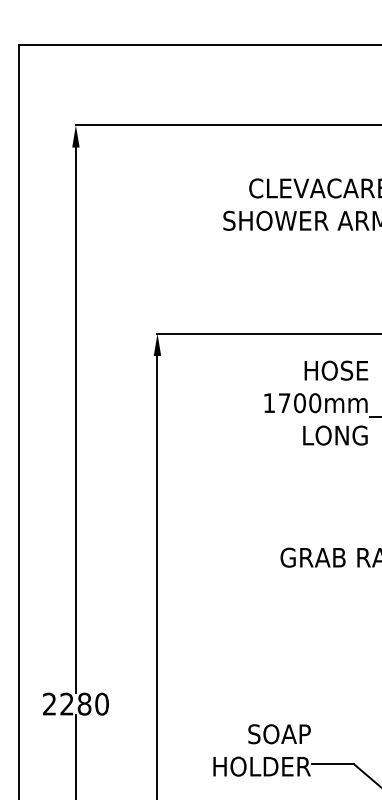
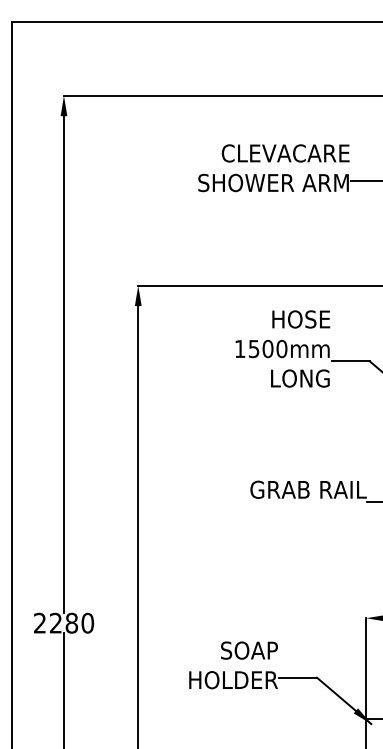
text: (283, 403) -> (253, 349), 1700mm -> 1500mm

